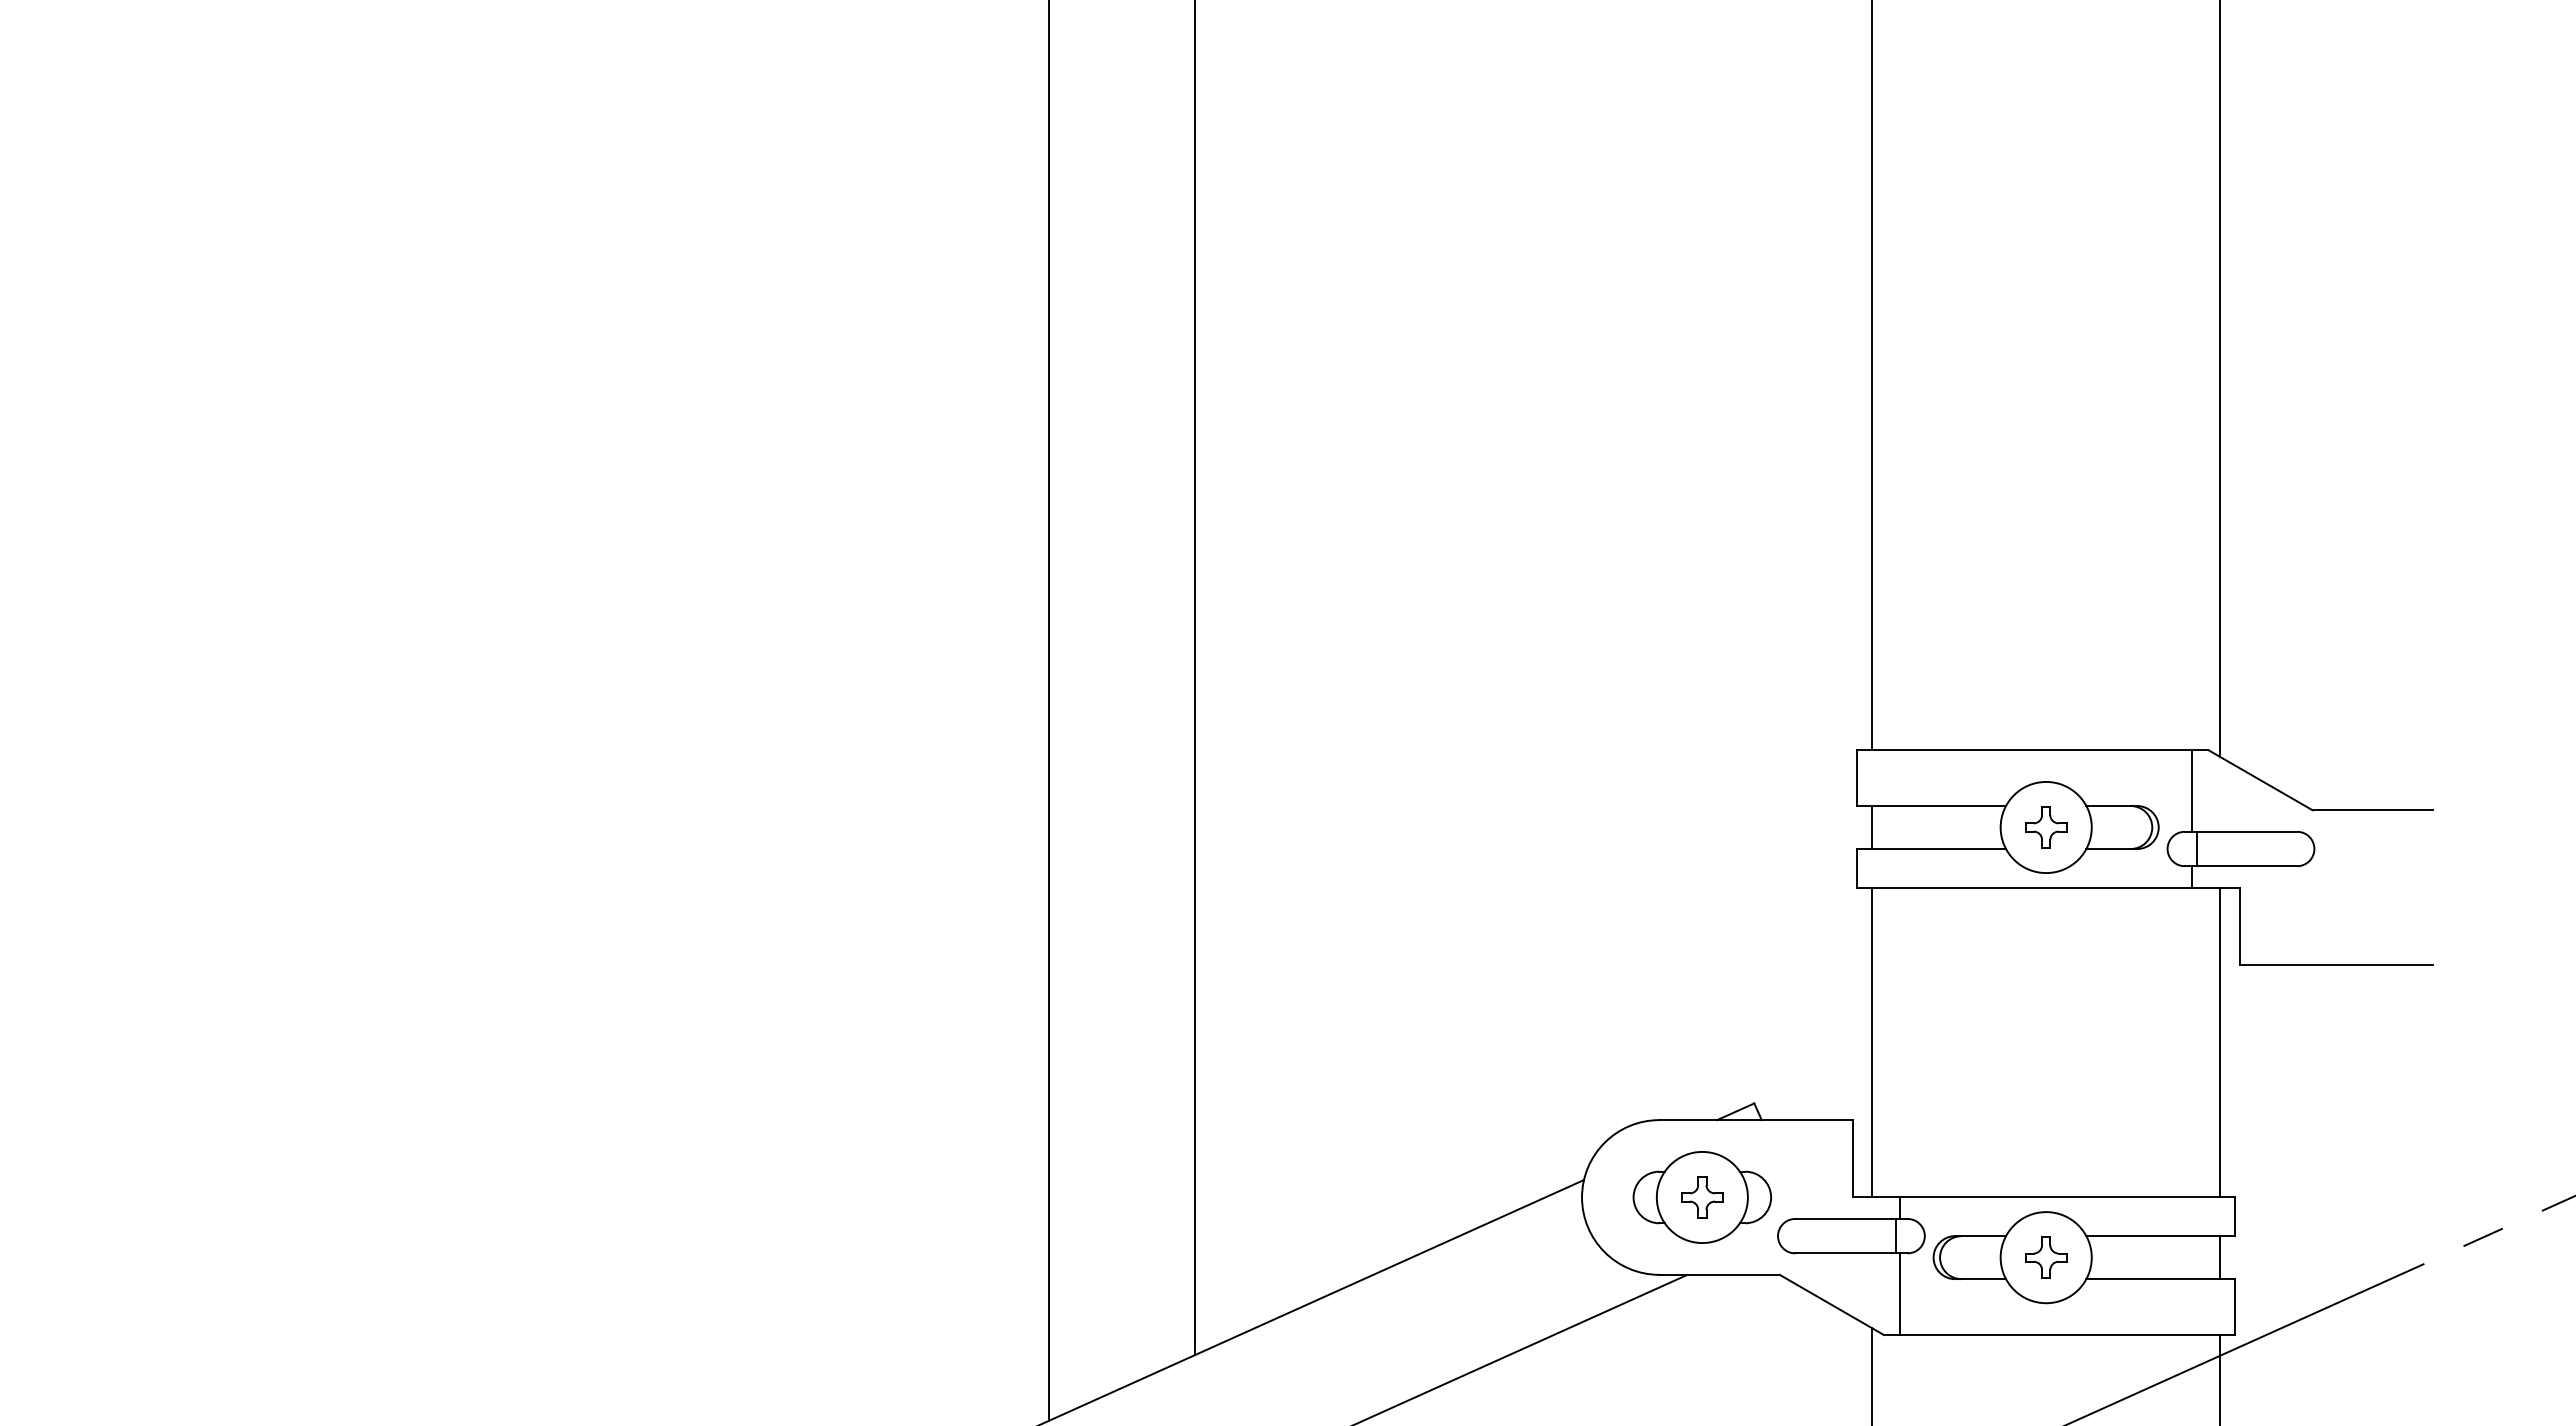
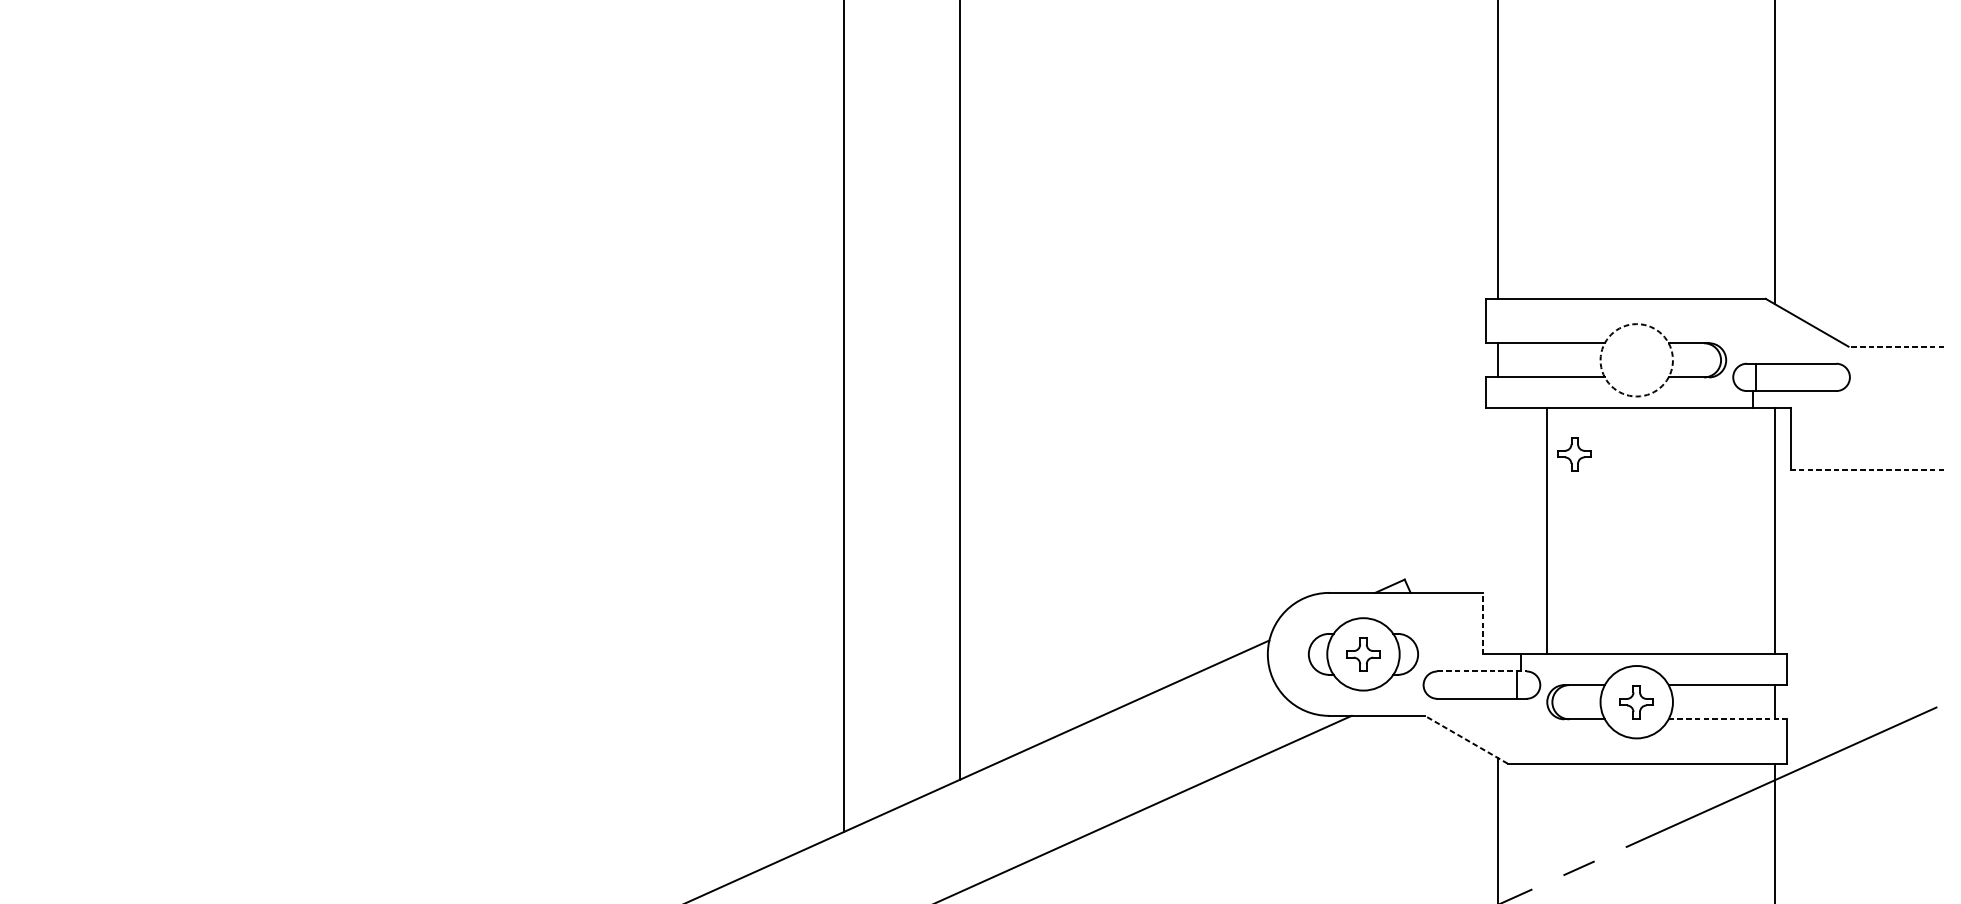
line: (2192, 790) -> (1753, 330), removed
line: (2372, 810) -> (1896, 346), solid -> dashed
circle: (2045, 827) -> (1636, 360), solid -> dashed
part: (2046, 827) -> (1575, 454), moved
line: (2336, 965) -> (1867, 470), solid -> dashed
line: (1872, 1042) -> (1547, 531), moved
line: (1852, 1158) -> (1482, 623), solid -> dashed
line: (1851, 1218) -> (1482, 671), solid -> dashed
line: (2161, 1279) -> (1728, 719), solid -> dashed
line: (1900, 1294) -> (1520, 731), removed
line: (1831, 1304) -> (1466, 739), solid -> dashed

